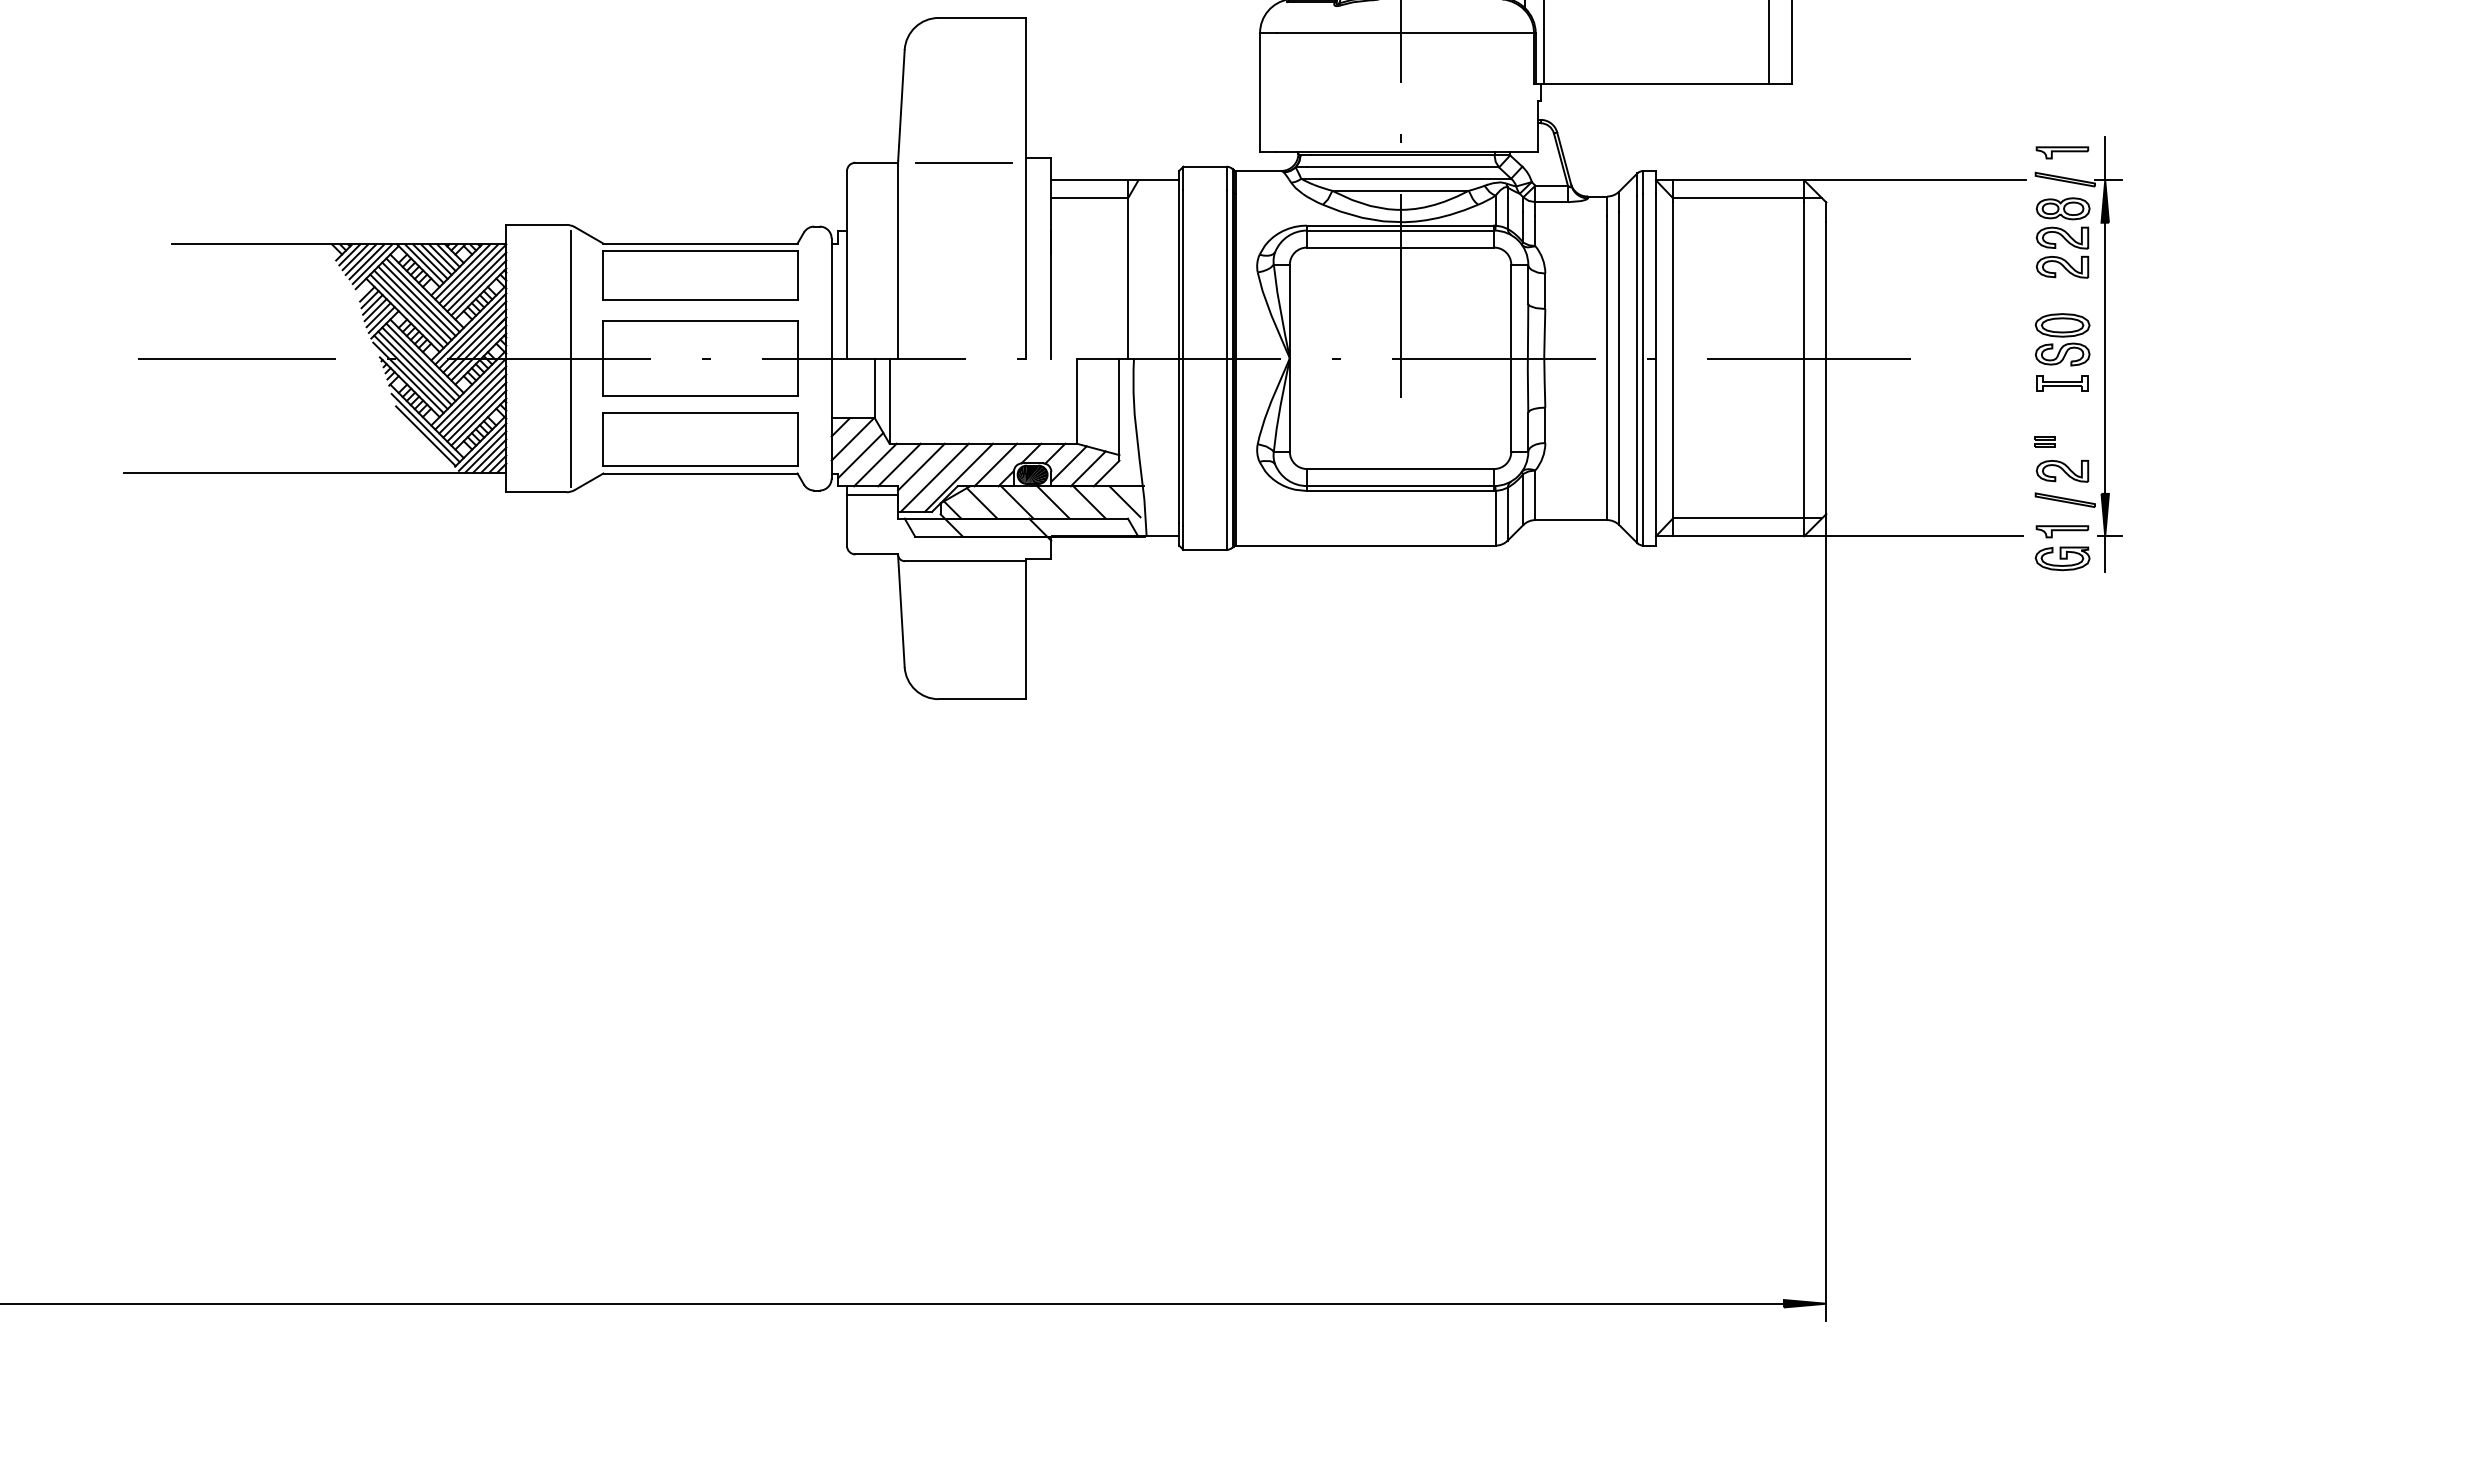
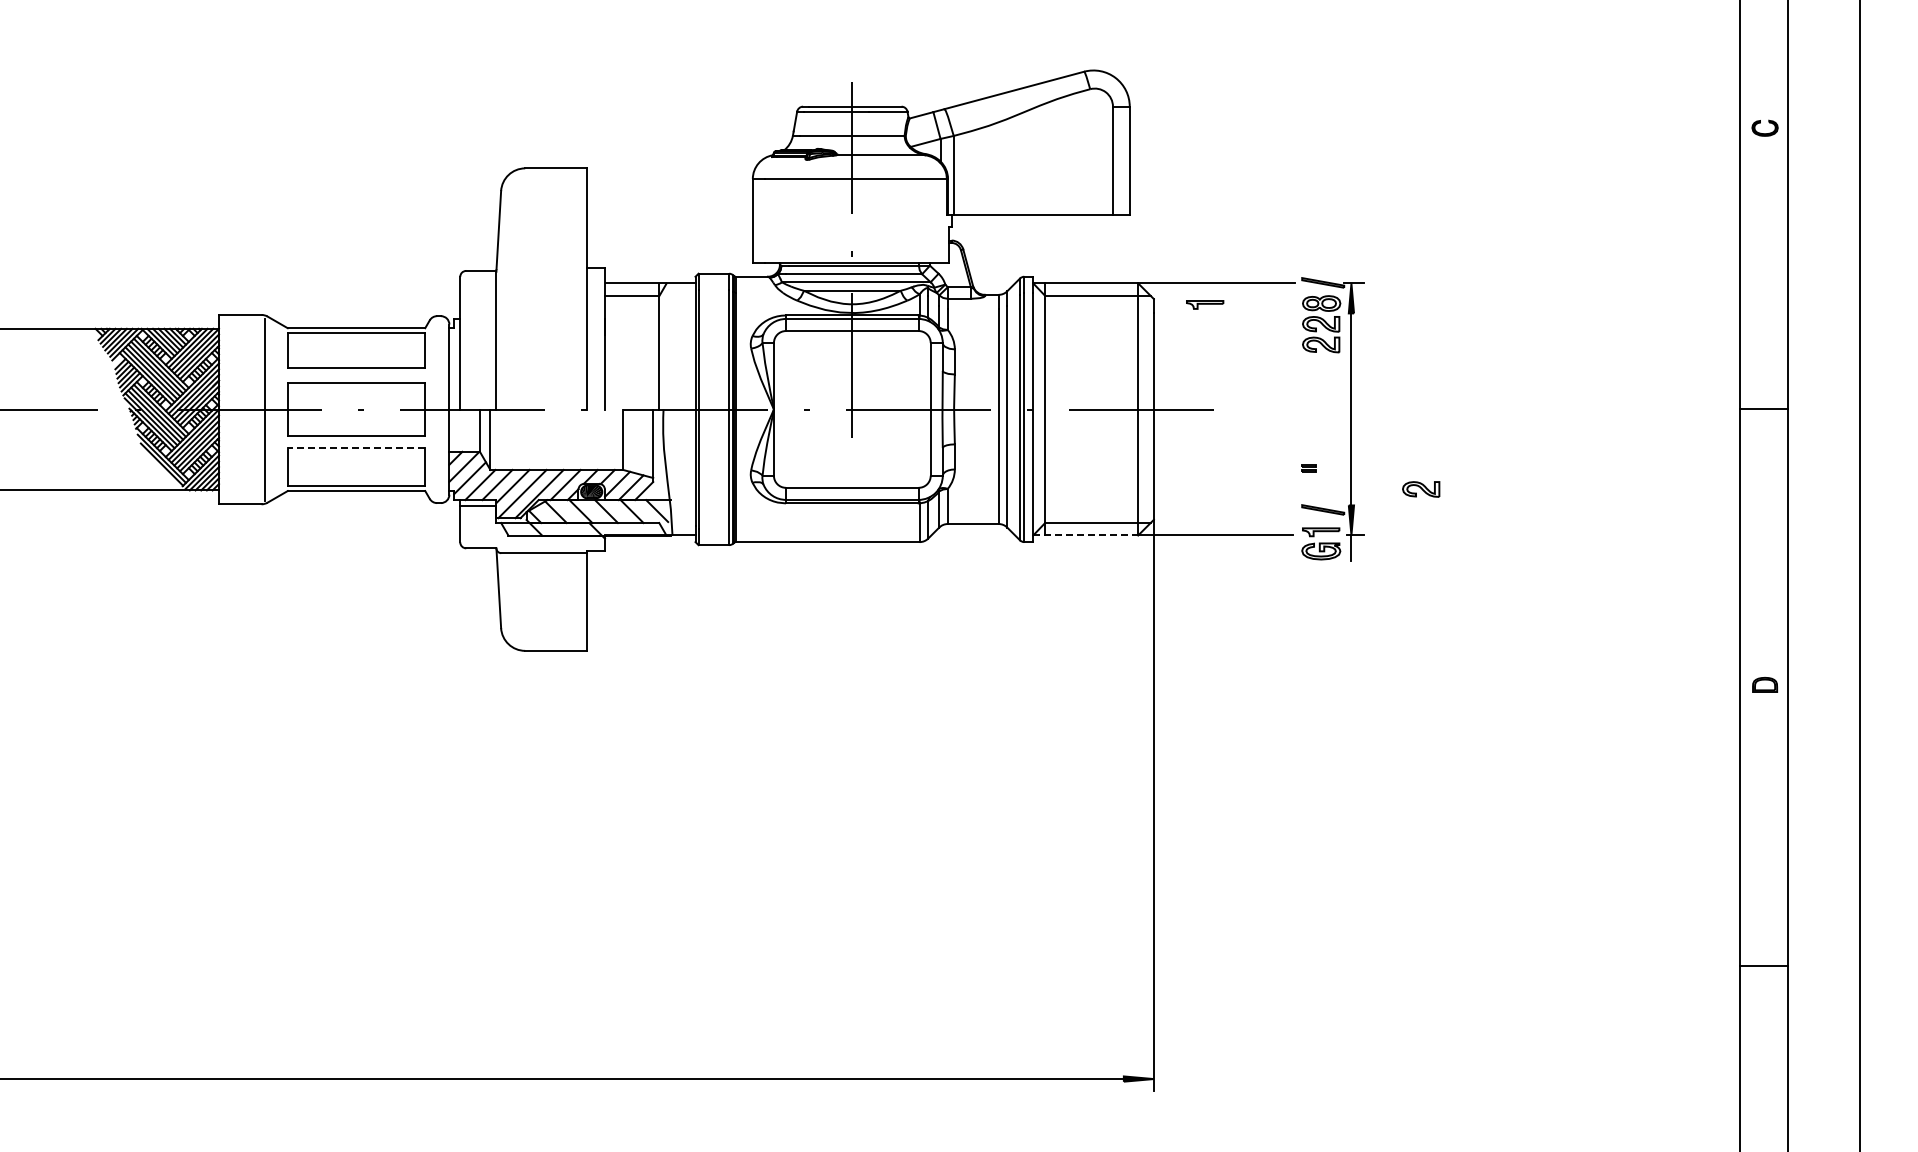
part: (2062, 152) -> (1205, 304), moved
line: (2105, 157) -> (1351, 267), removed
line: (964, 162) -> (543, 270), removed
part: (2062, 352) -> (1321, 405), removed
line: (700, 413) -> (356, 448), solid -> dashed
part: (2062, 471) -> (1421, 489), moved
line: (1731, 536) -> (1086, 535), solid -> dashed

